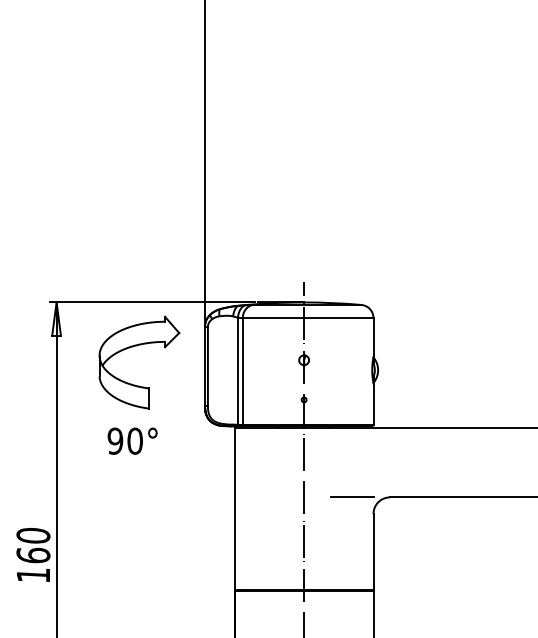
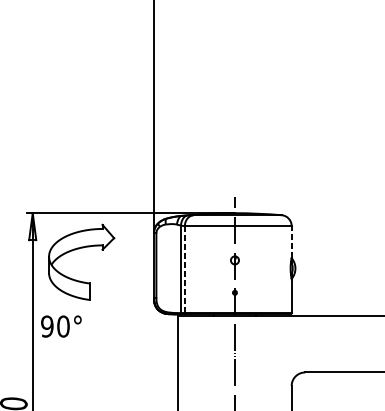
line: (373, 337) -> (291, 241), solid -> dashed
part: (133, 347) -> (76, 250), moved
line: (242, 370) -> (184, 268), solid -> dashed
text: (132, 440) -> (61, 325), moved
line: (351, 497) -> (273, 372), removed

